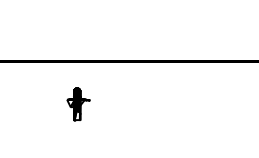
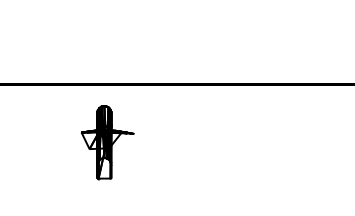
part: (78, 104) -> (107, 142), size x1.67

